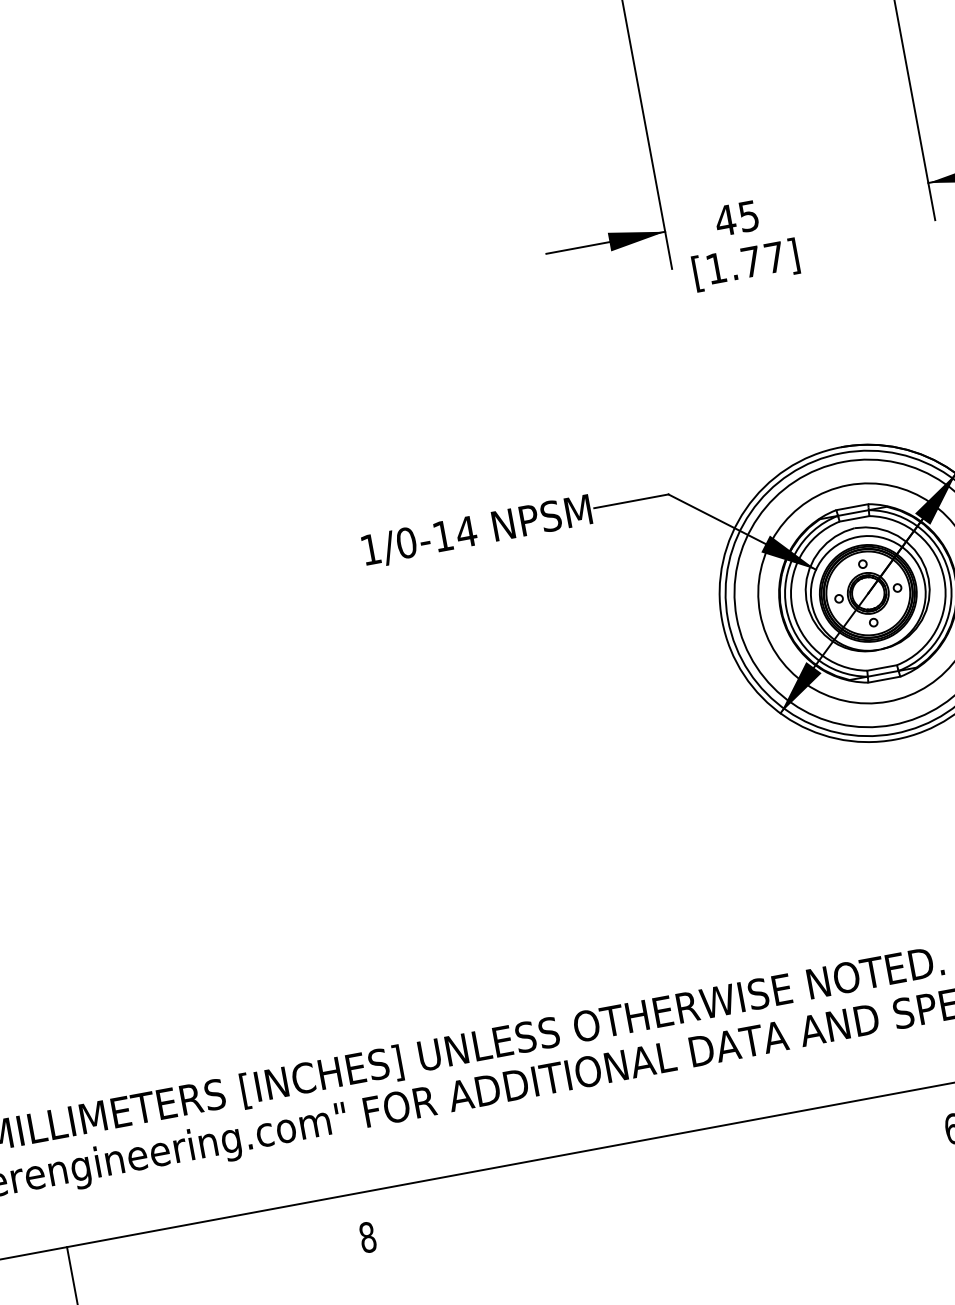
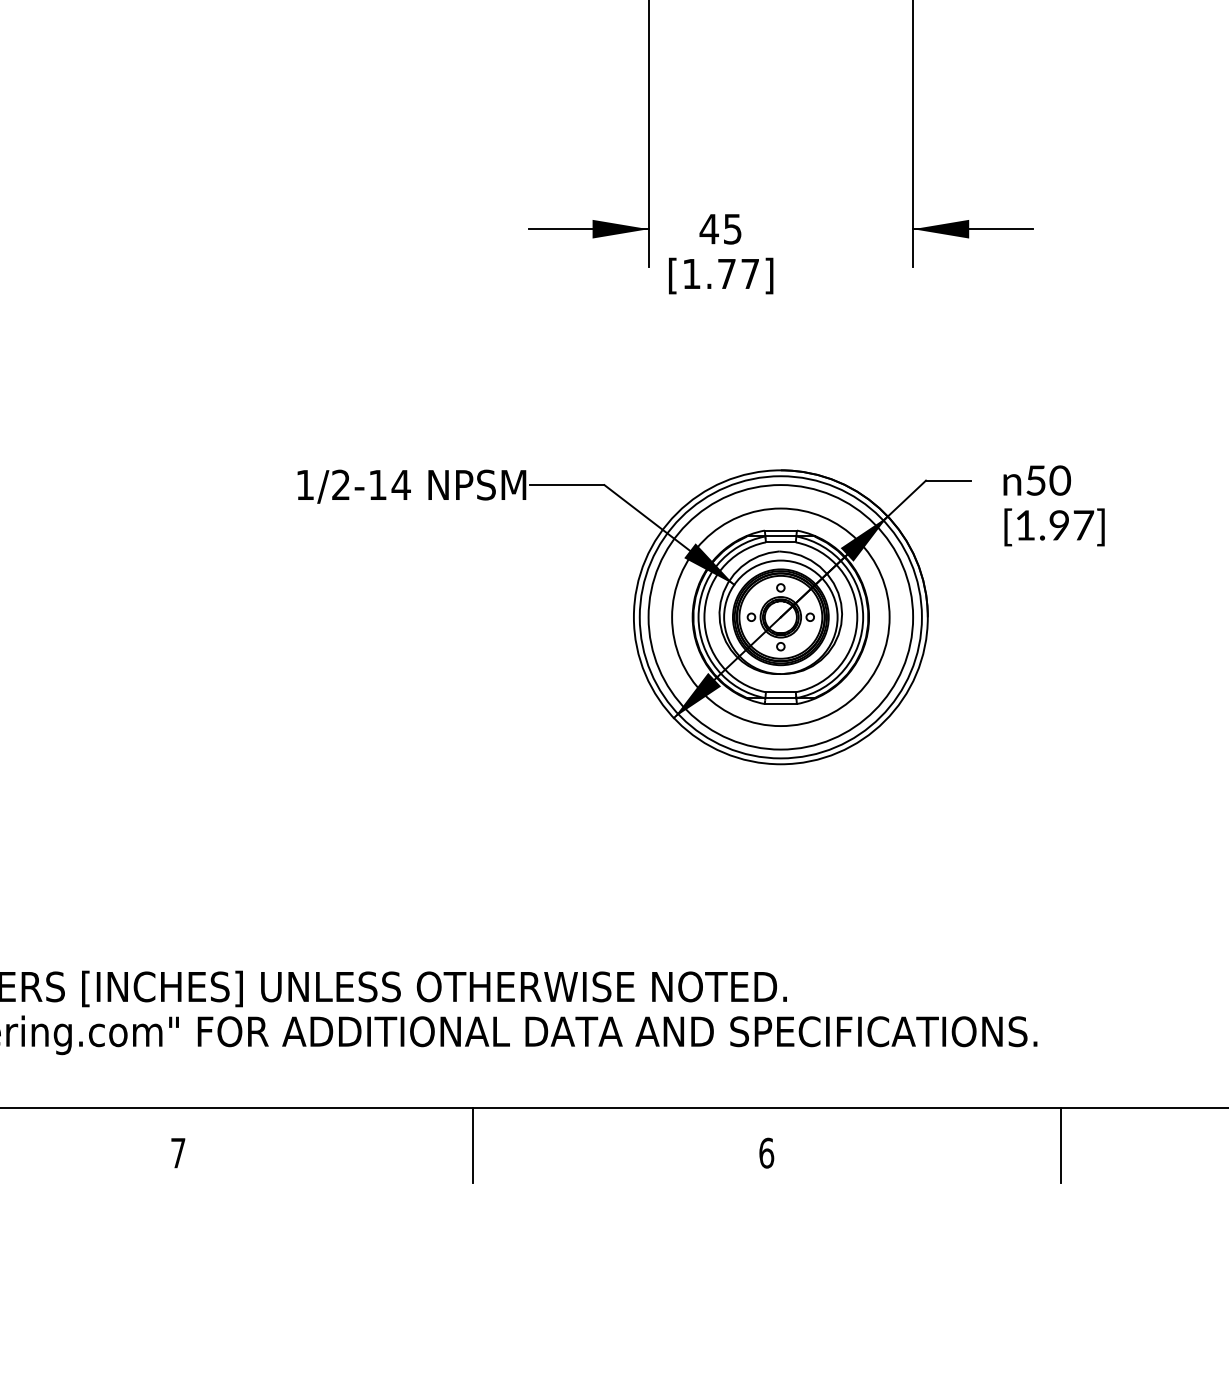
text: (406, 542) -> (341, 484), 1/0-14 -> 1/2-14
line: (658, 1175) -> (472, 1145), added
text: (367, 1236) -> (178, 1152), 8 -> 7

